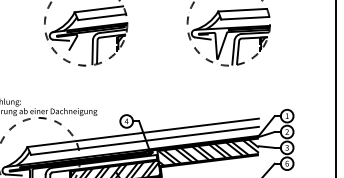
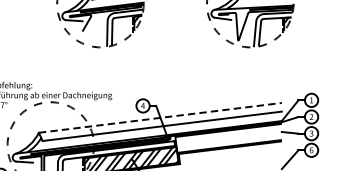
line: (143, 132) -> (160, 117), solid -> dashed
hatch: (208, 152) -> (228, 138), removed

